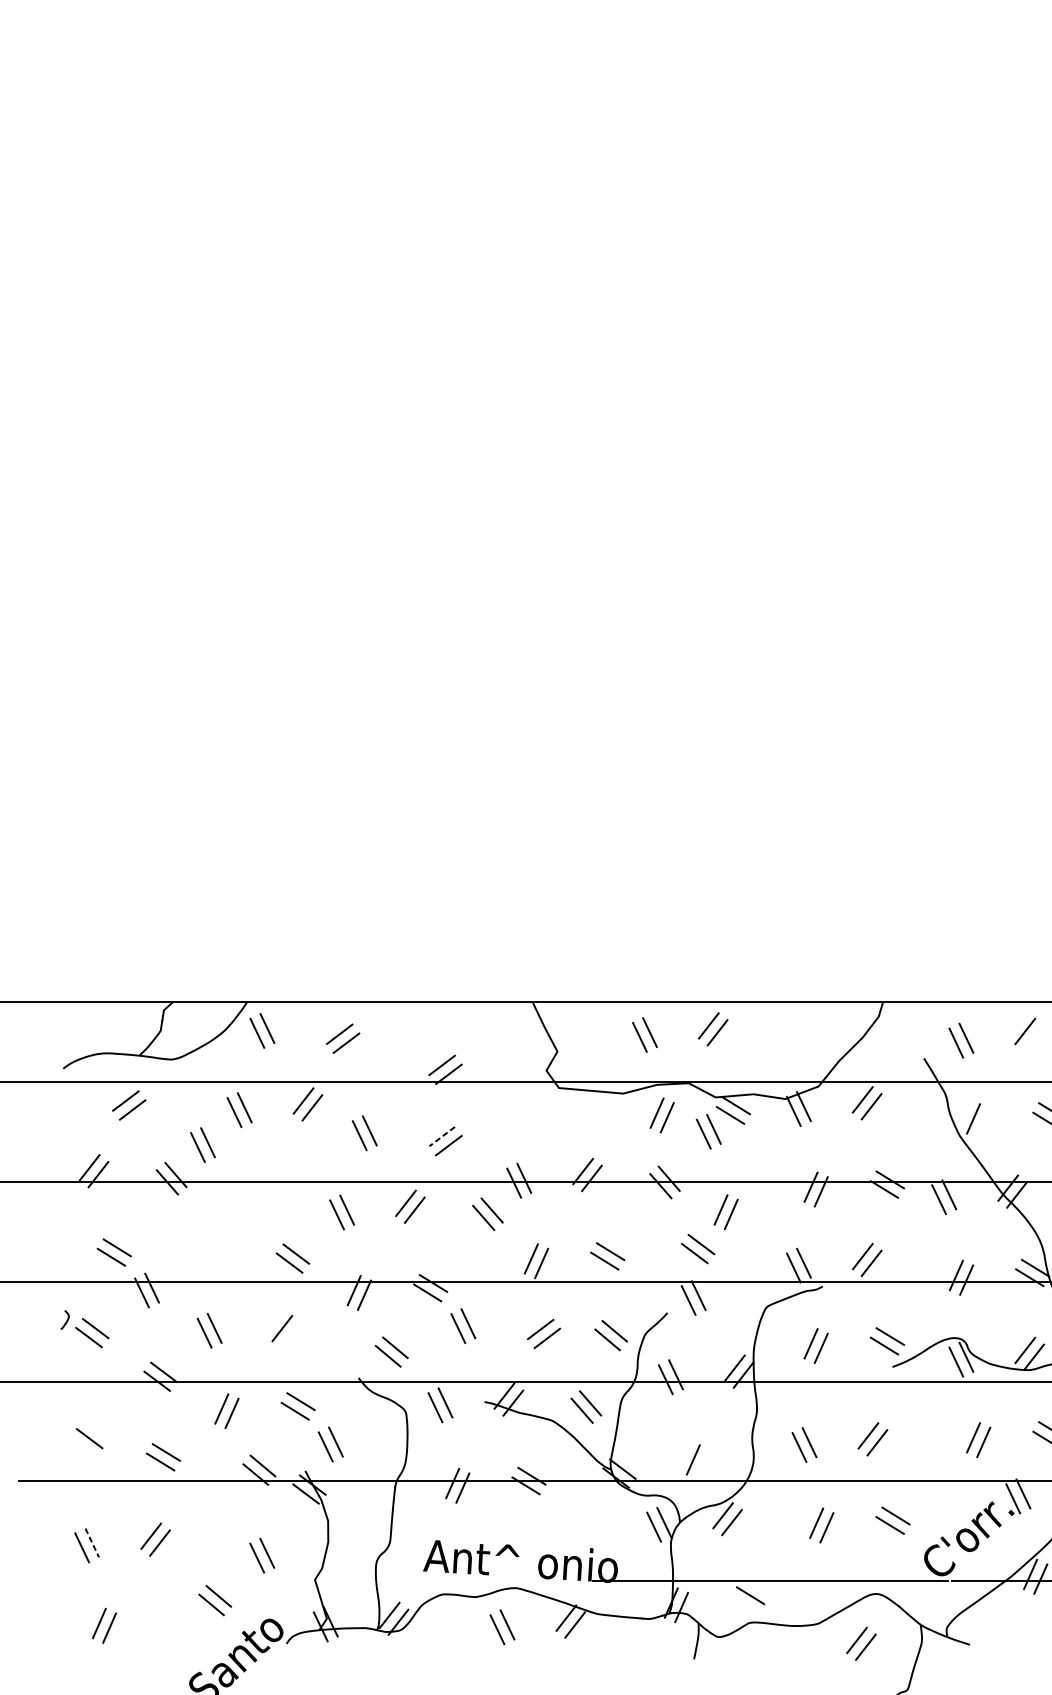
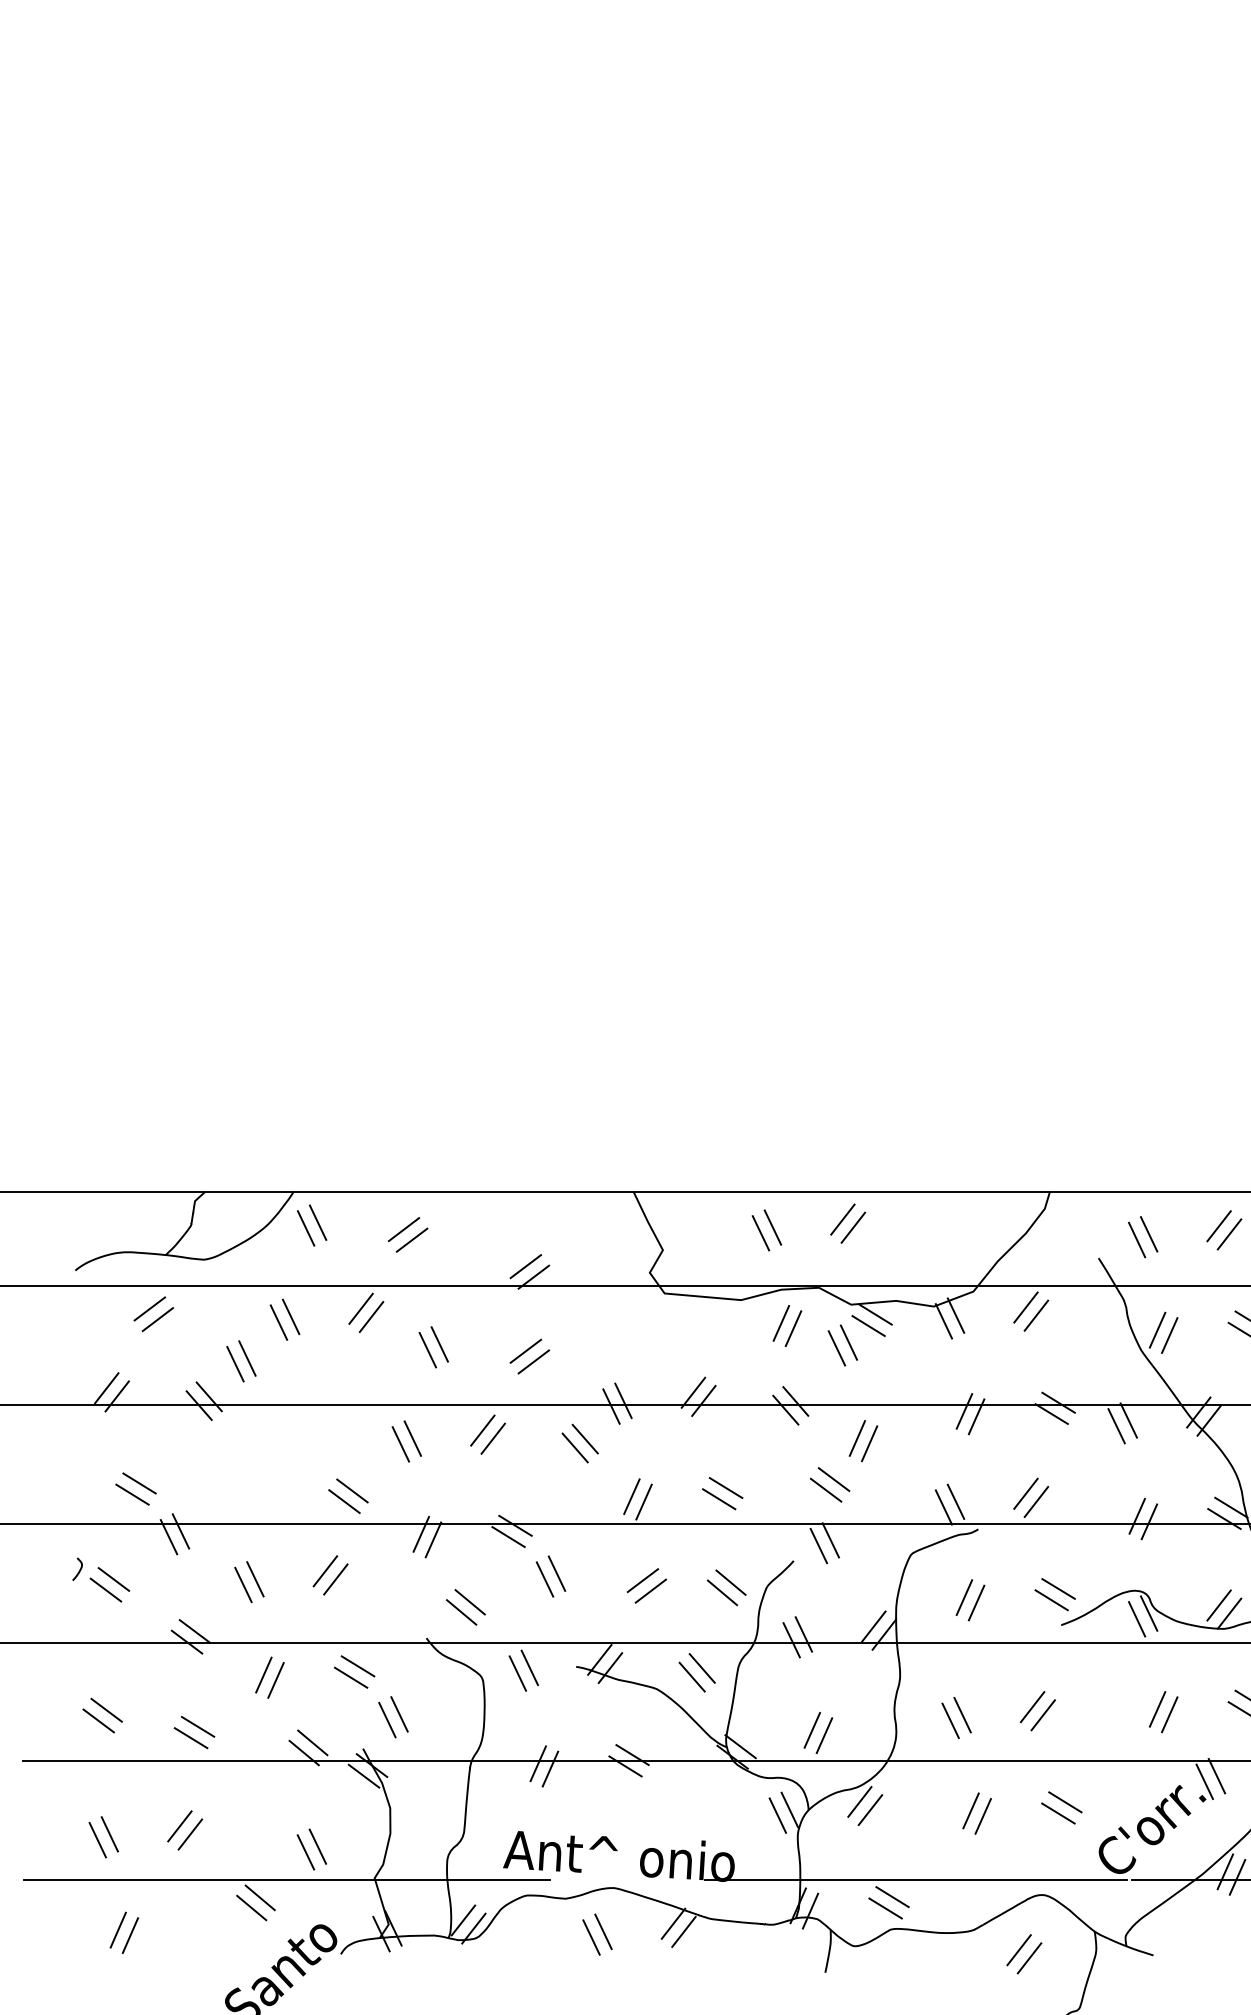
line: (1034, 1038) -> (1229, 1234), added
line: (983, 1123) -> (1169, 1335), added
line: (441, 1136) -> (525, 1351), dashed -> solid
line: (273, 1321) -> (325, 1571), added
line: (82, 1447) -> (98, 1720), added
line: (683, 1454) -> (812, 1729), added
line: (91, 1543) -> (109, 1834), dashed -> solid
line: (240, 1580) -> (286, 1879), added
line: (744, 1605) -> (885, 1908), added

